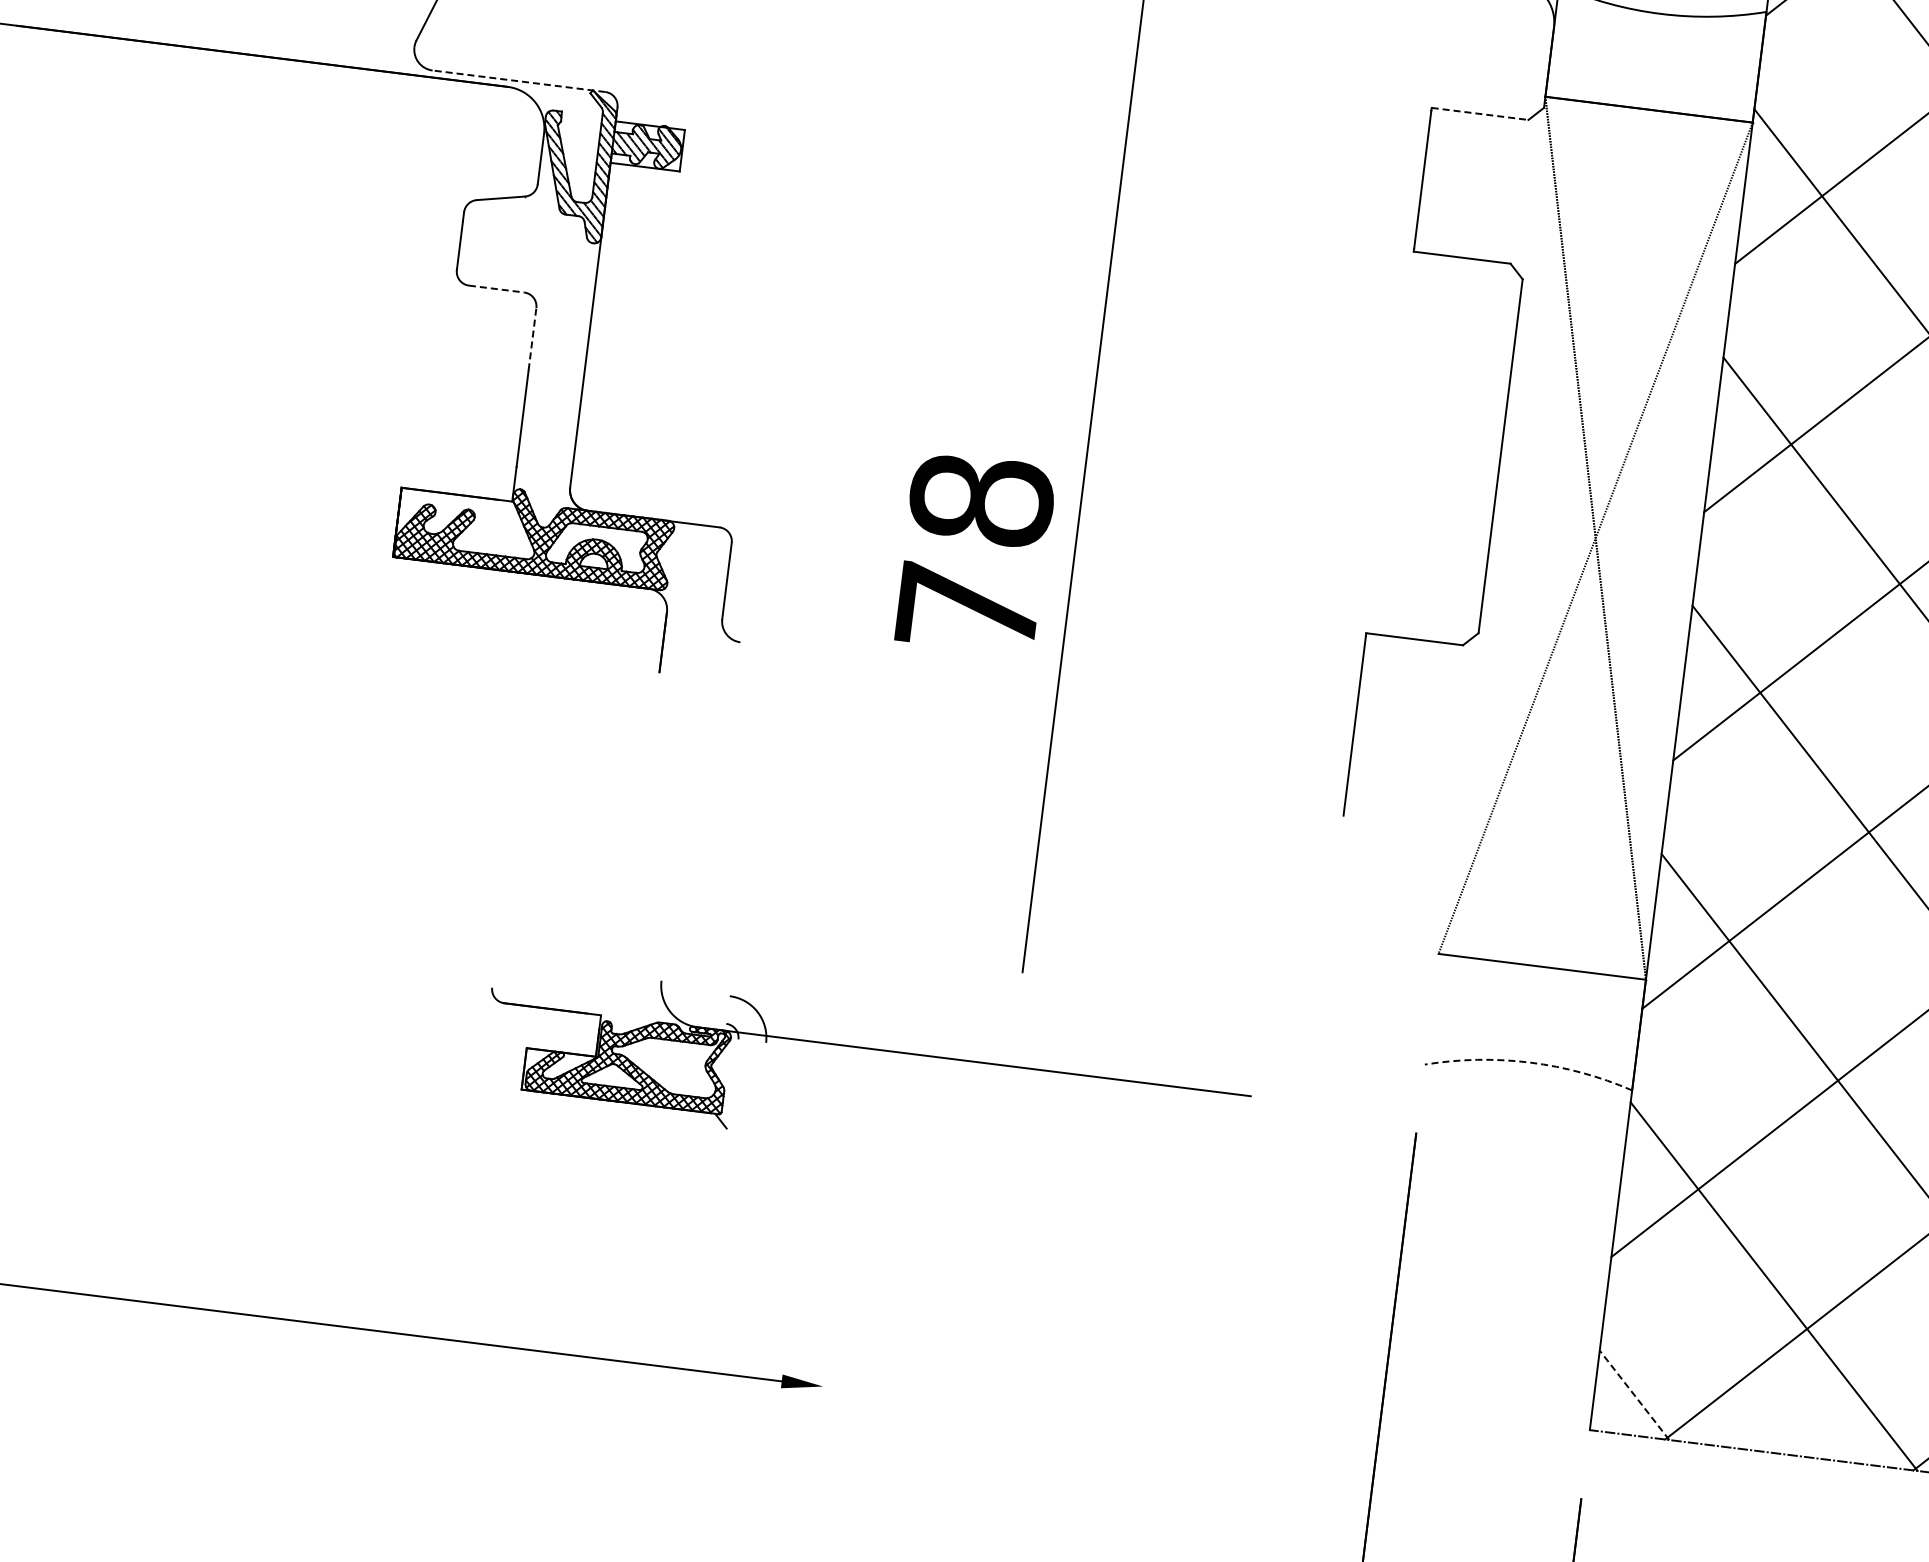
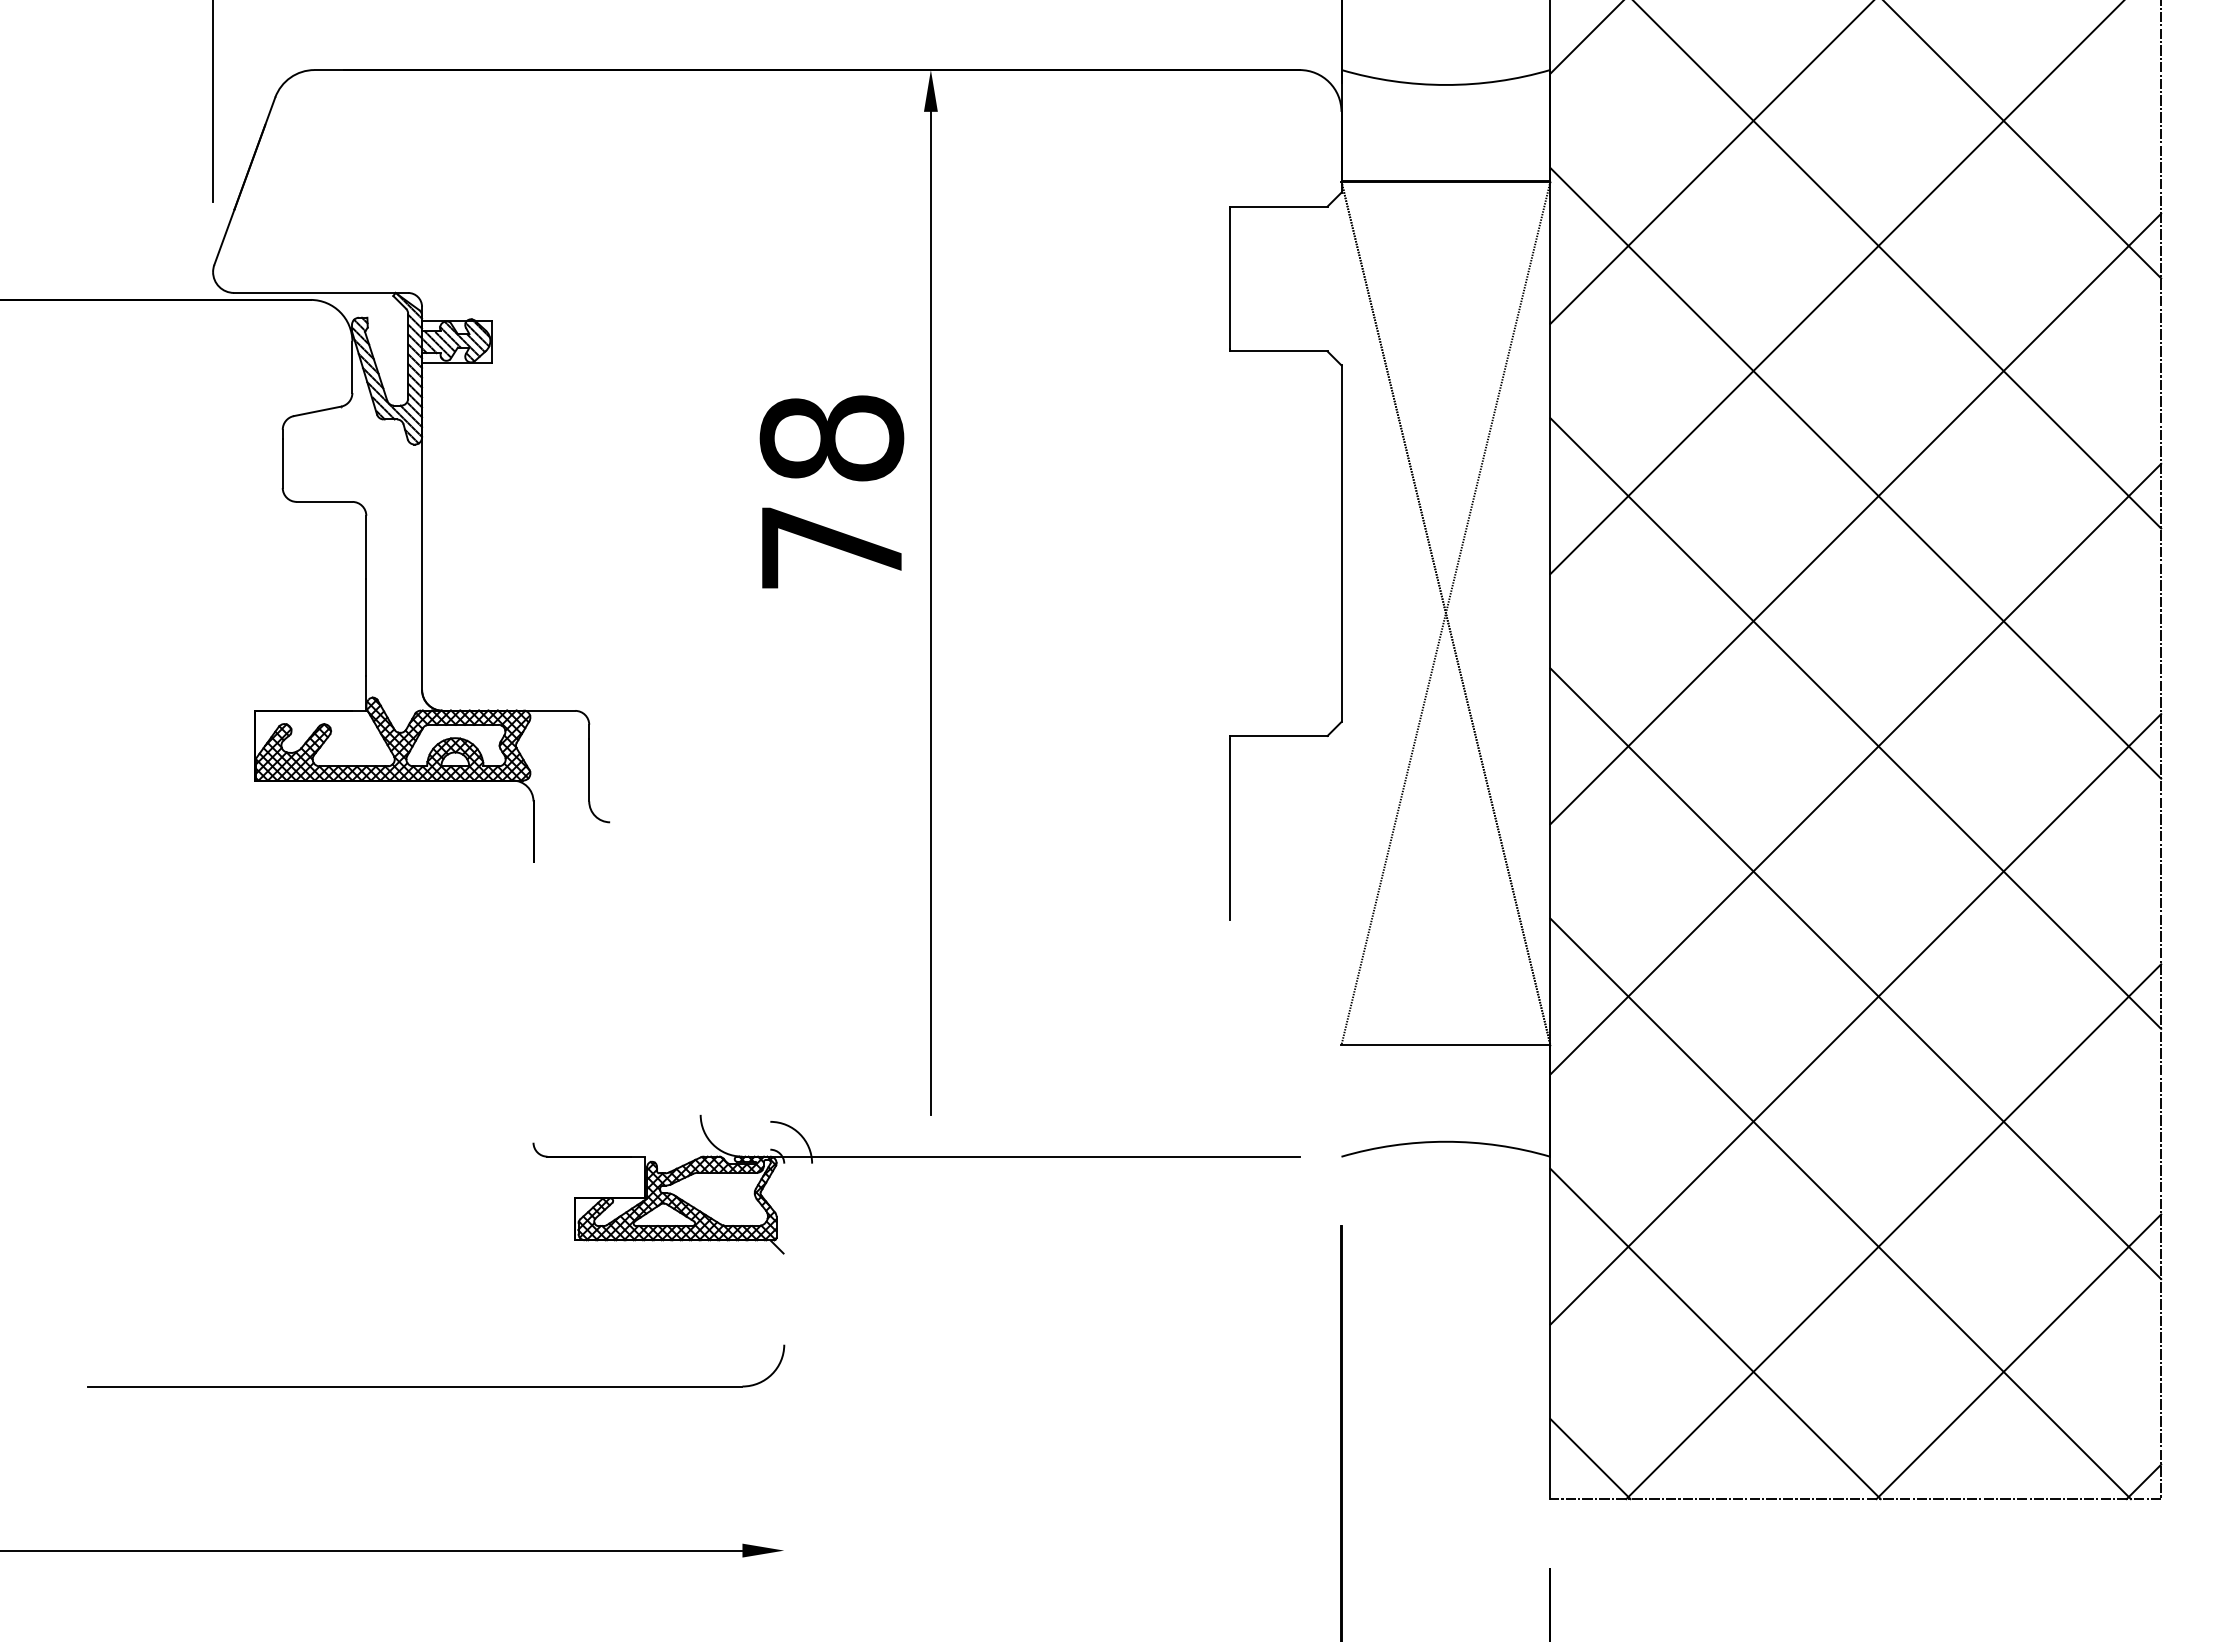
line: (518, 80) -> (320, 292), dashed -> solid
line: (1479, 113) -> (1278, 206), dashed -> solid
line: (496, 288) -> (324, 501), dashed -> solid
line: (532, 338) -> (366, 546), dashed -> solid
text: (974, 552) -> (831, 491), moved
part: (870, 1049) -> (916, 1157), moved
arc: (1529, 1062) -> (1445, 1141), dashed -> solid
part: (498, 1180) -> (436, 1386), added
line: (1634, 1395) -> (1590, 1459), dashed -> solid

